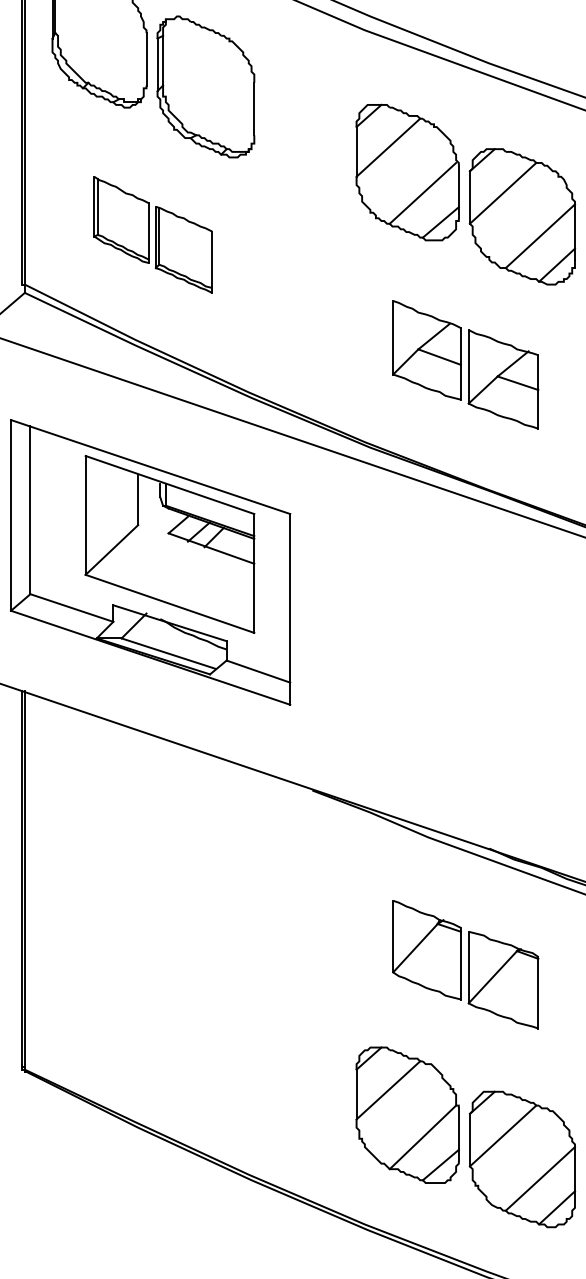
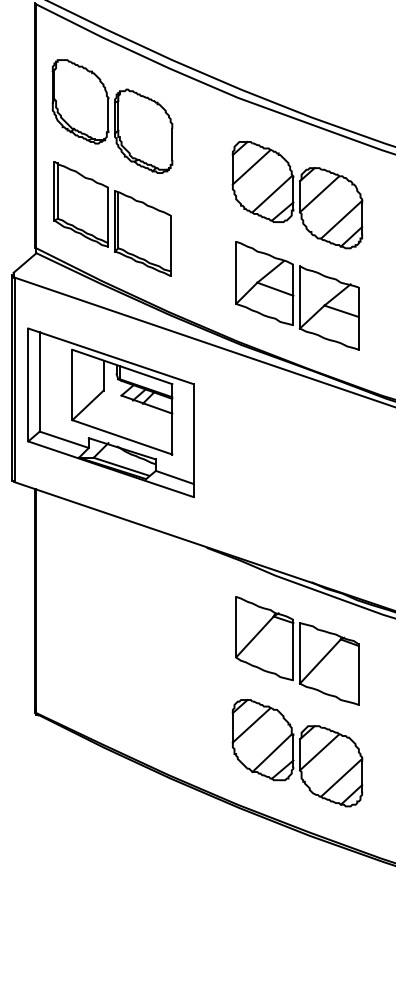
part: (153, 234) -> (112, 218), size x1.67
part: (465, 364) -> (297, 295), size x1.43
part: (465, 963) -> (297, 650), size x1.43

